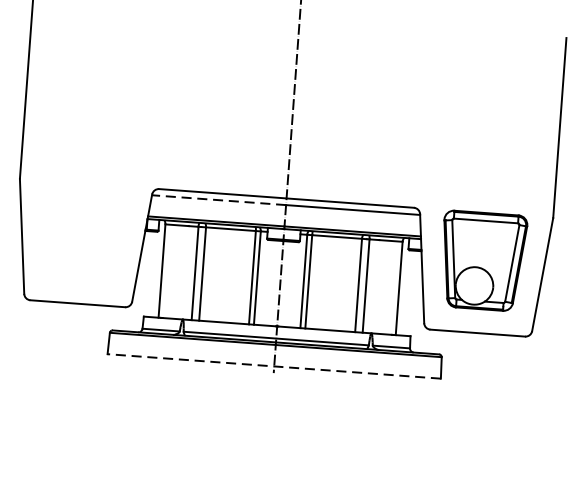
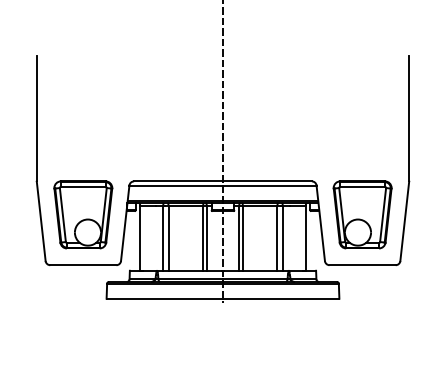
line: (219, 200) -> (176, 186), dashed -> solid
part: (83, 231) -> (83, 214), added
line: (273, 366) -> (222, 298), dashed -> solid

